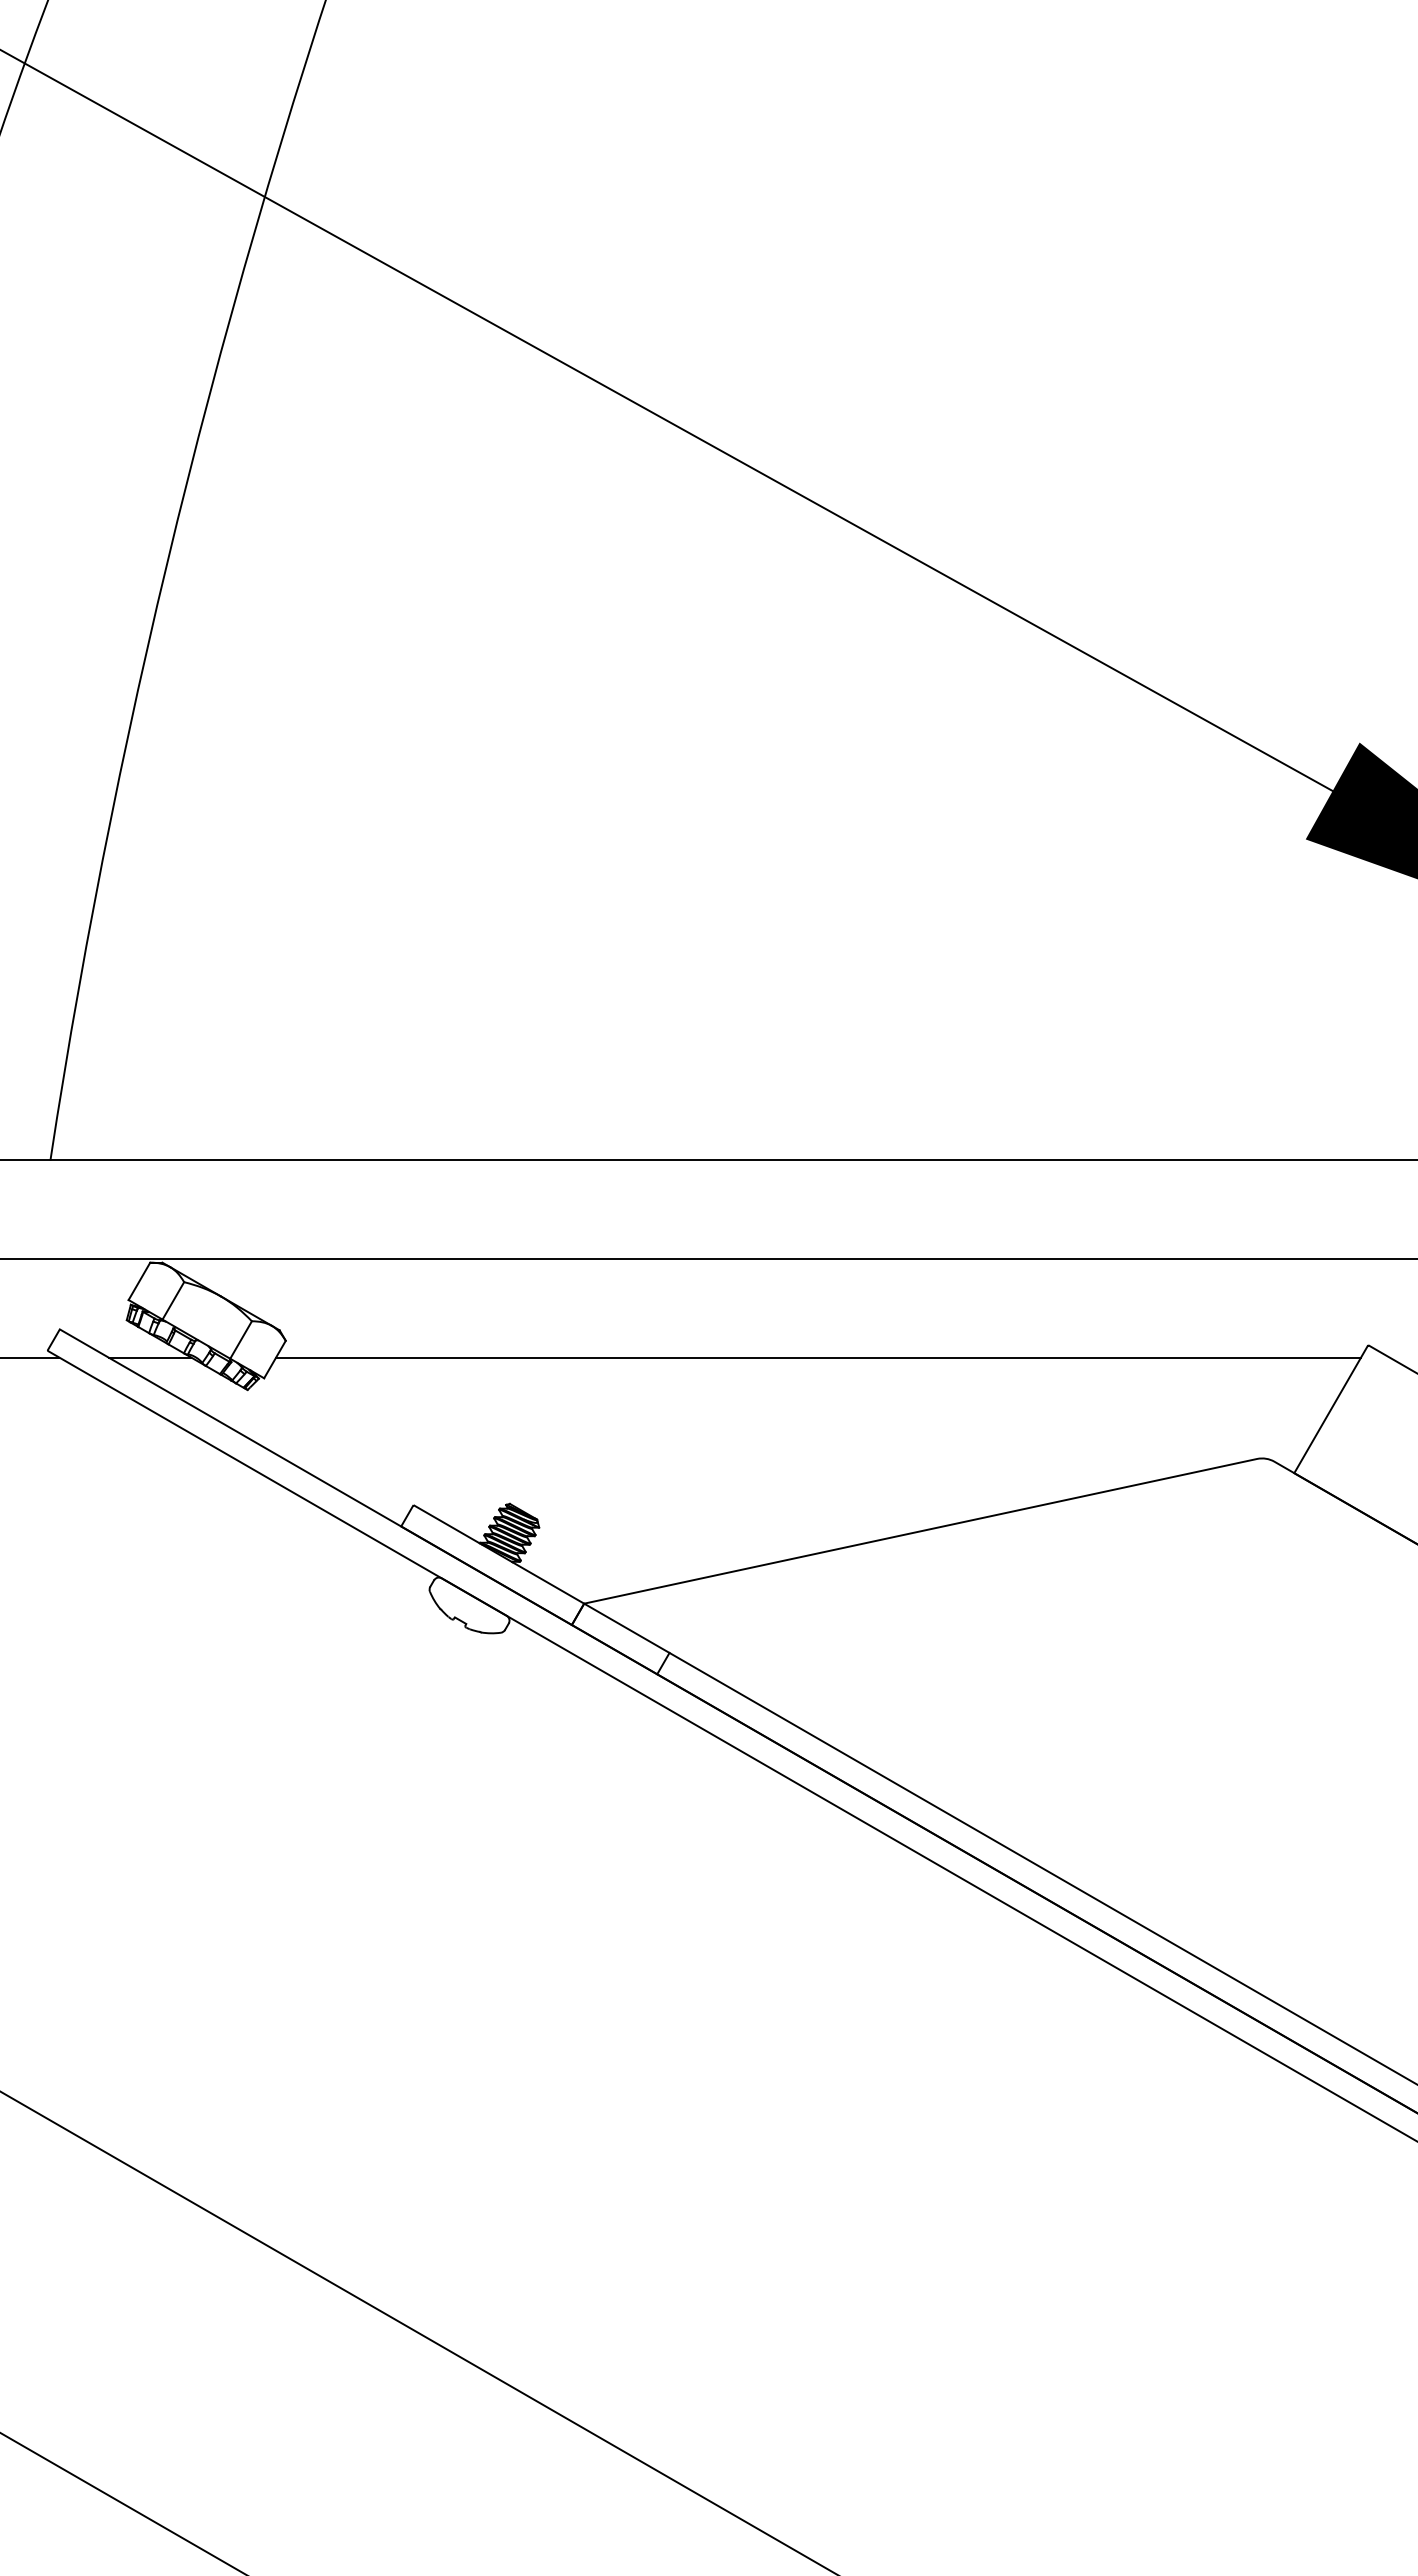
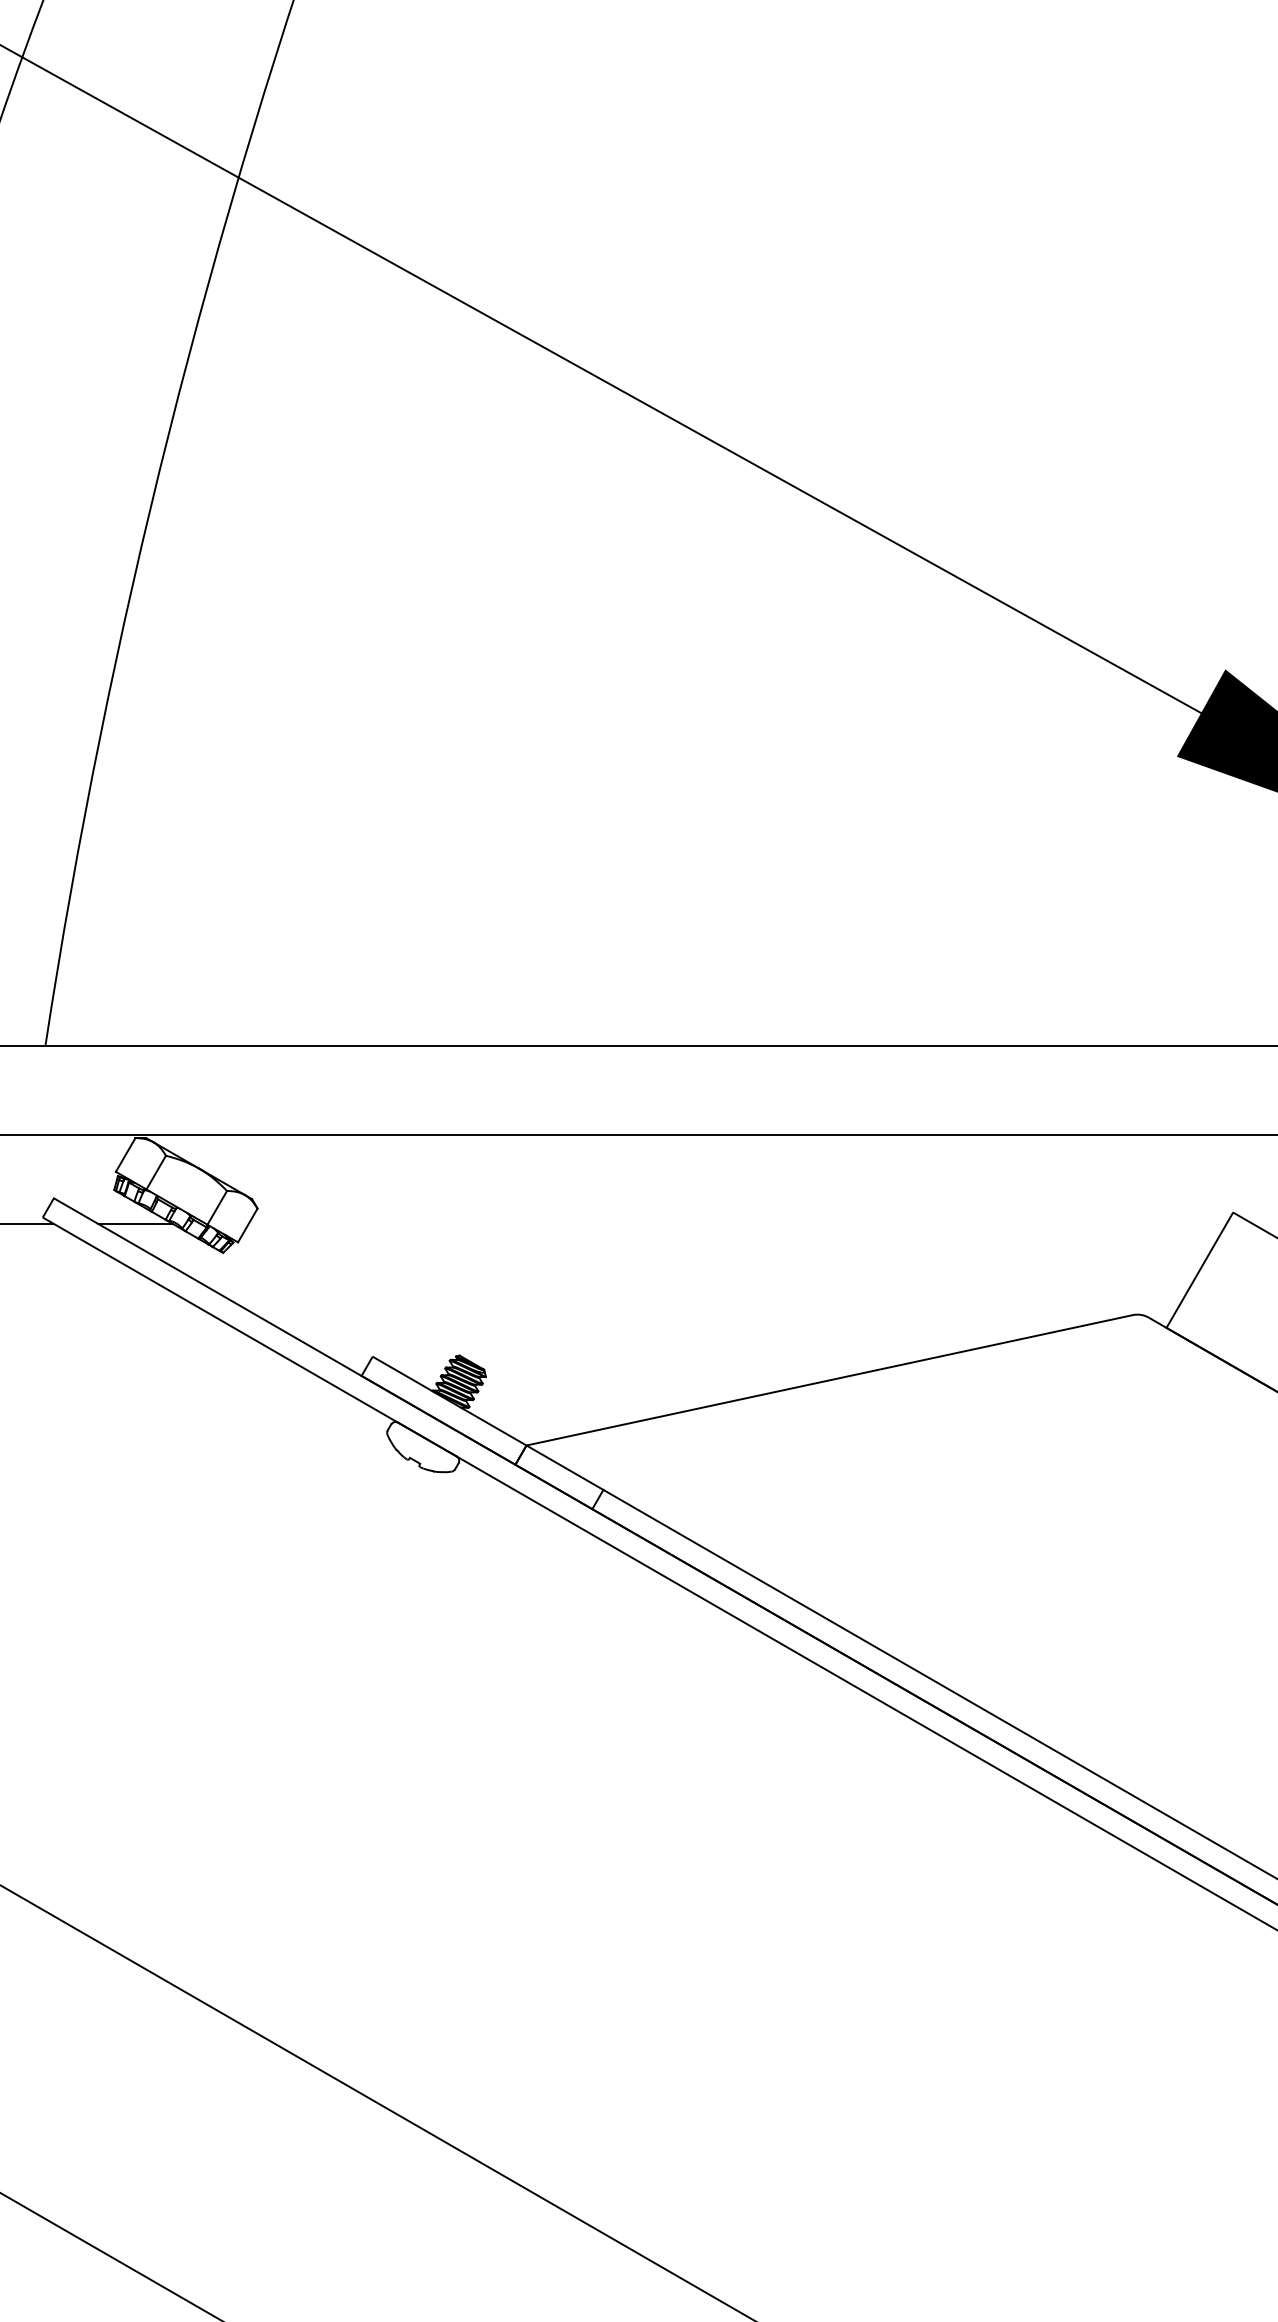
line: (818, 1357) -> (737, 1223), removed

